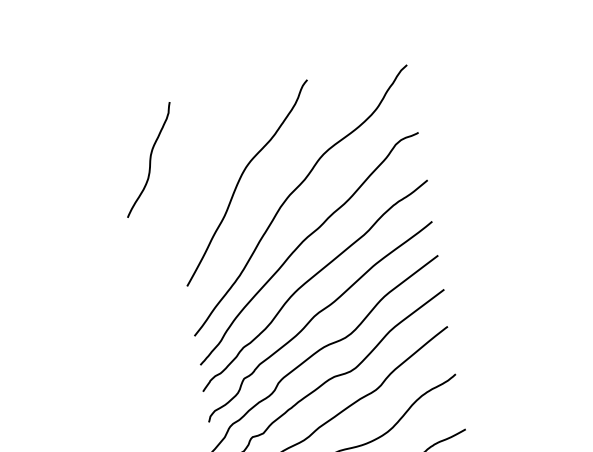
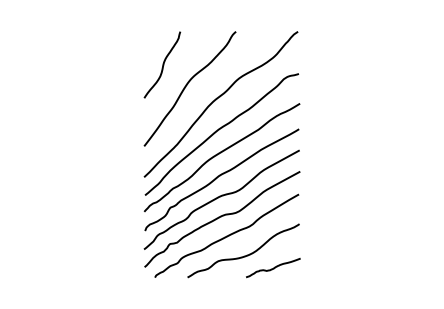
curve: (148, 159) -> (162, 64), moved

